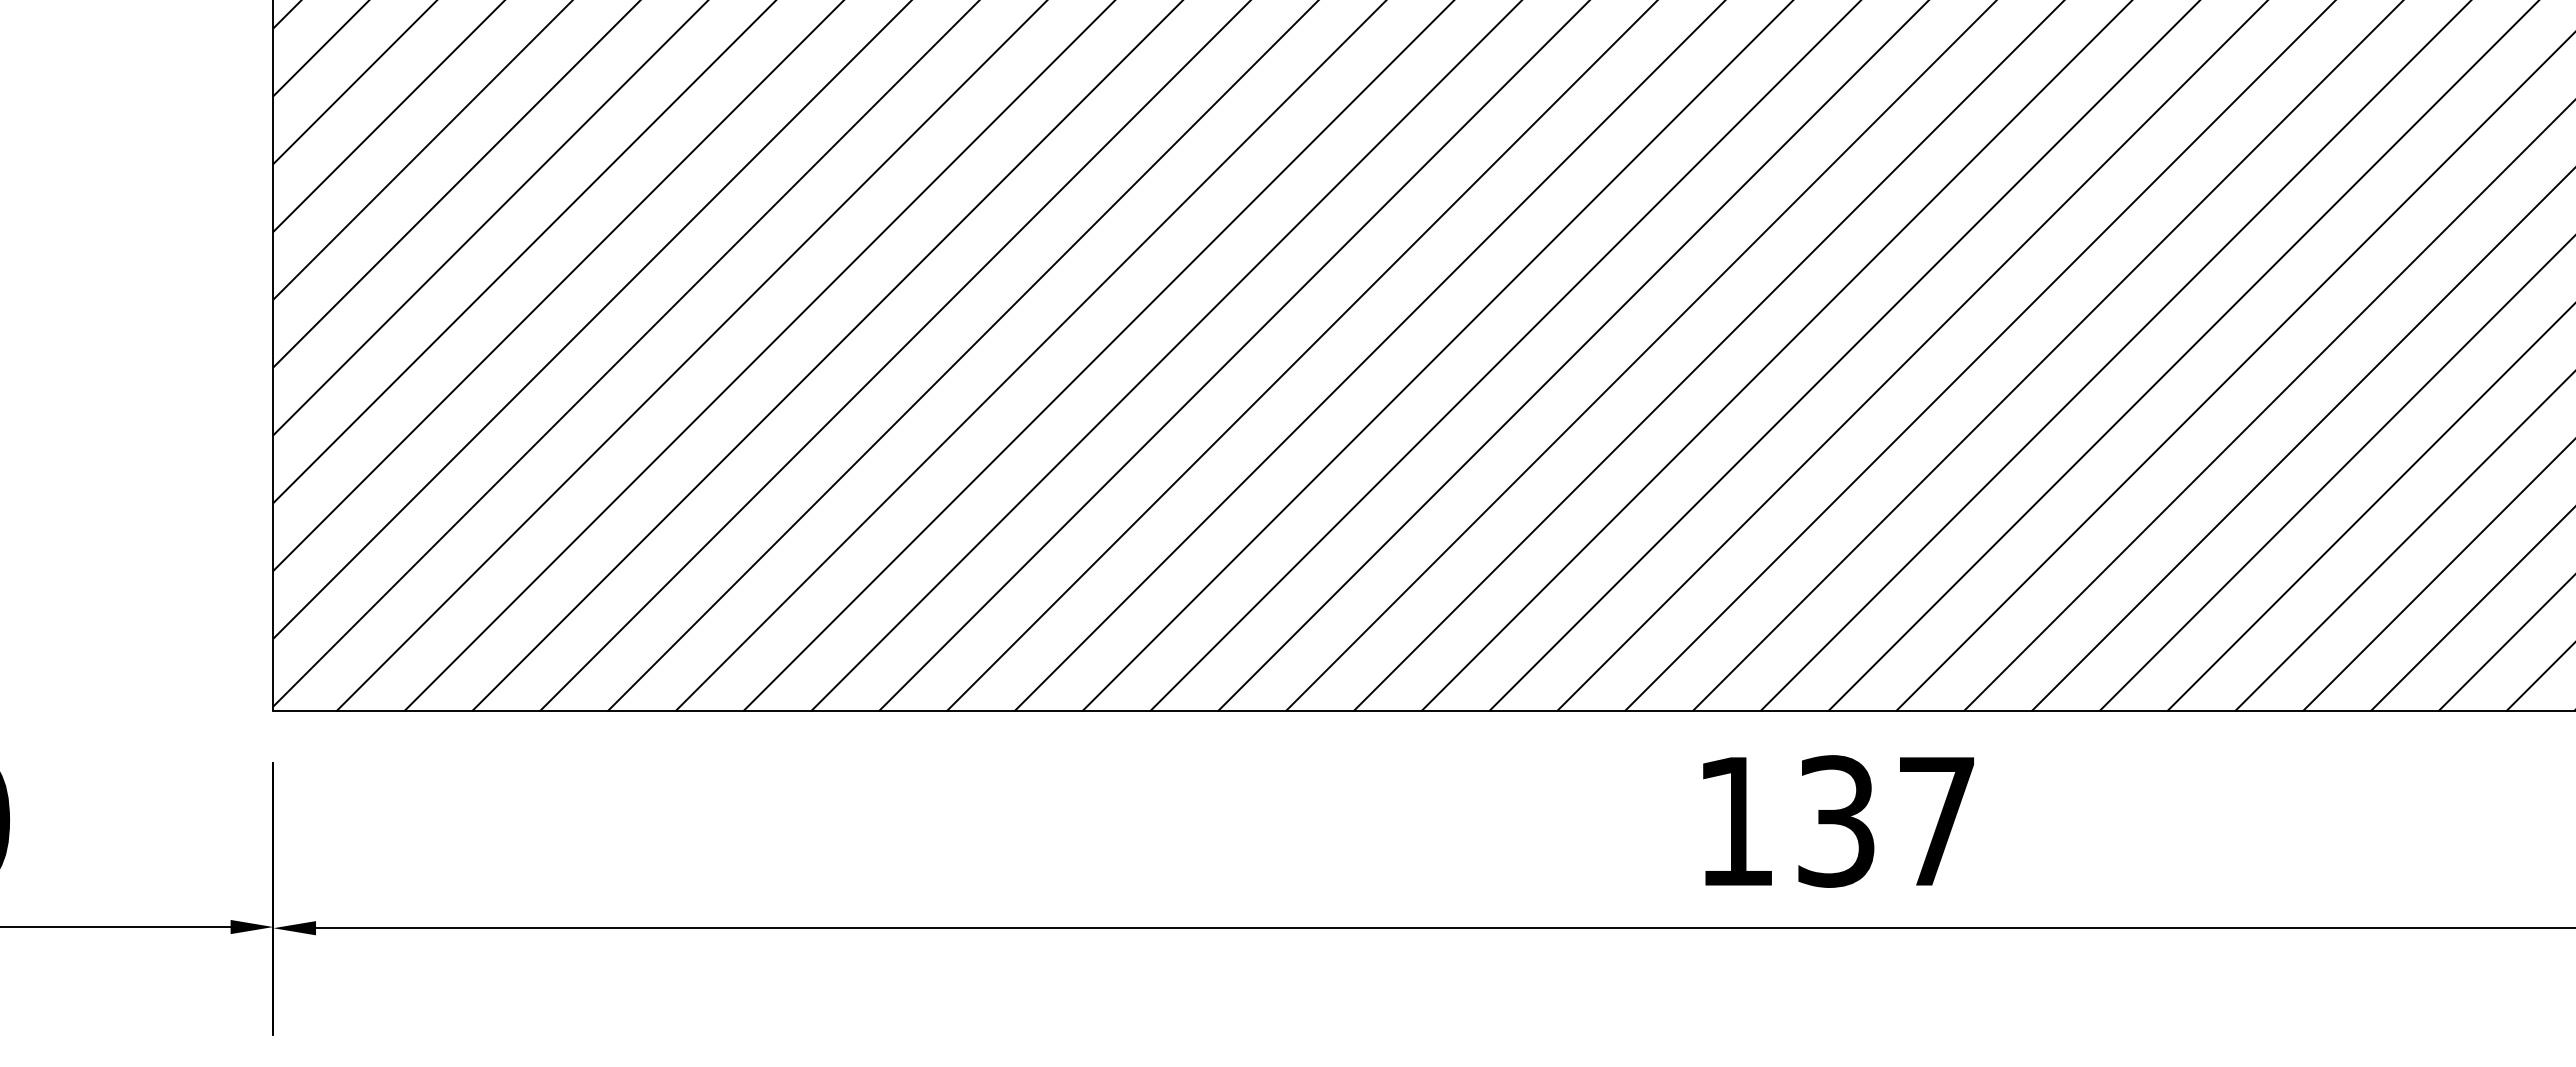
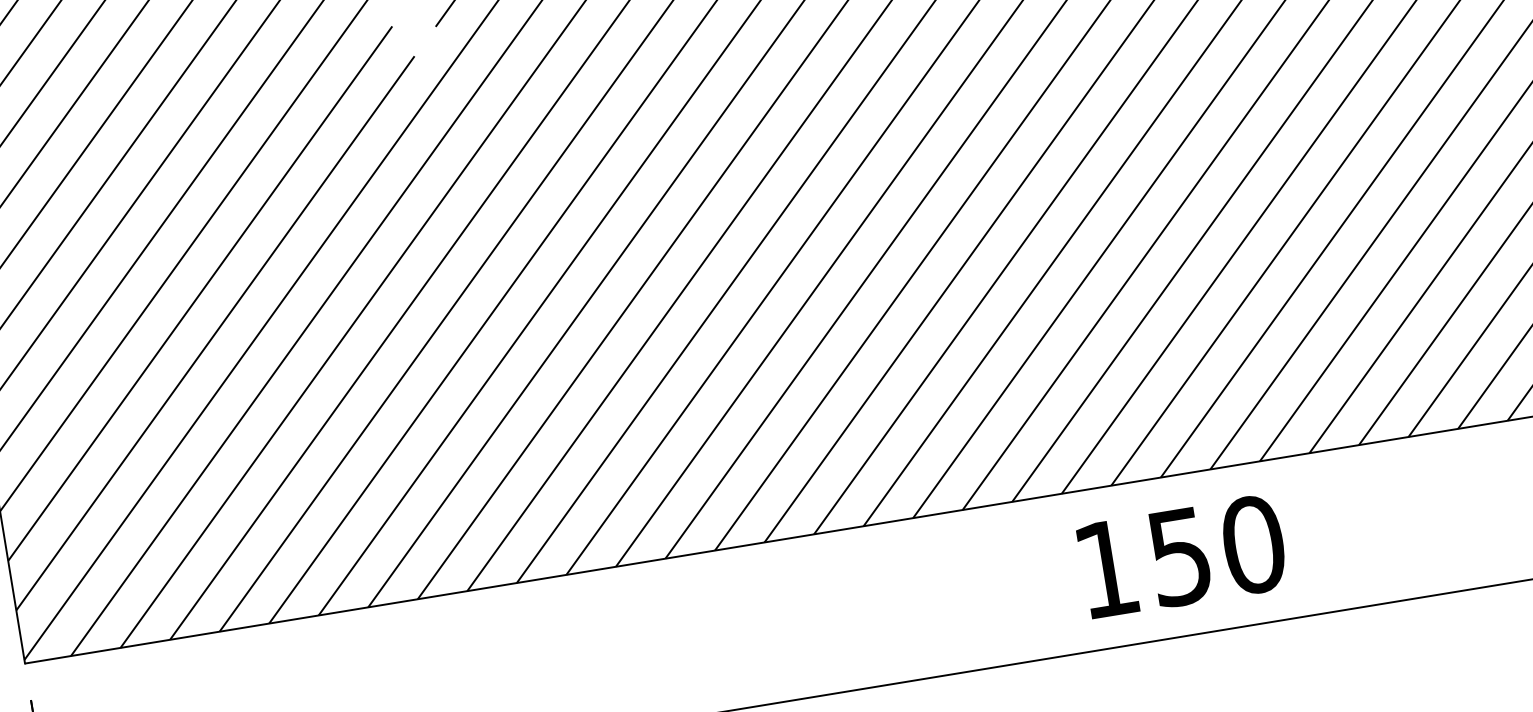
text: (1887, 821) -> (1217, 550), 137 -> 150

